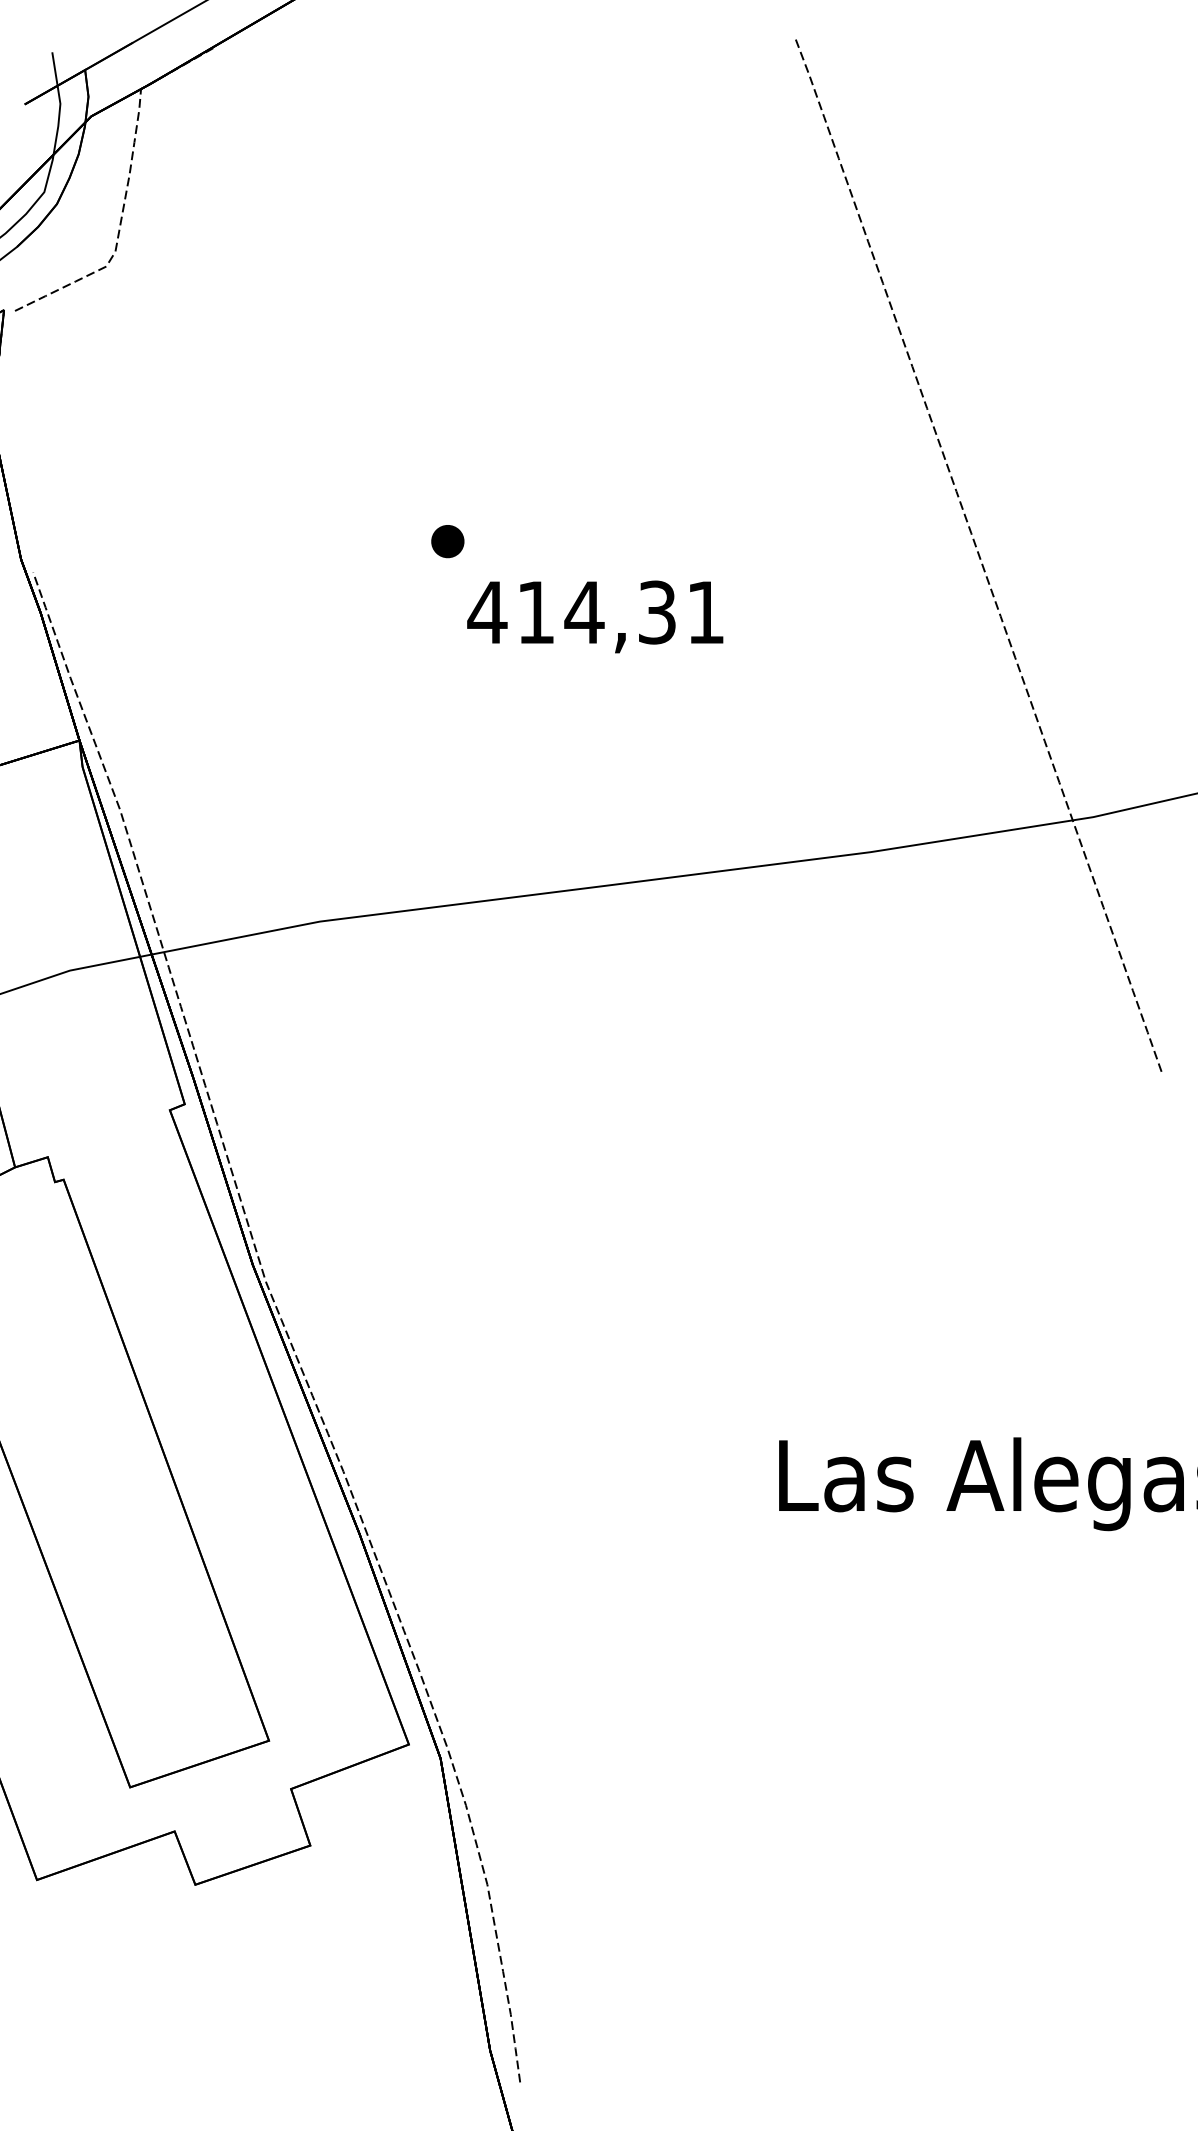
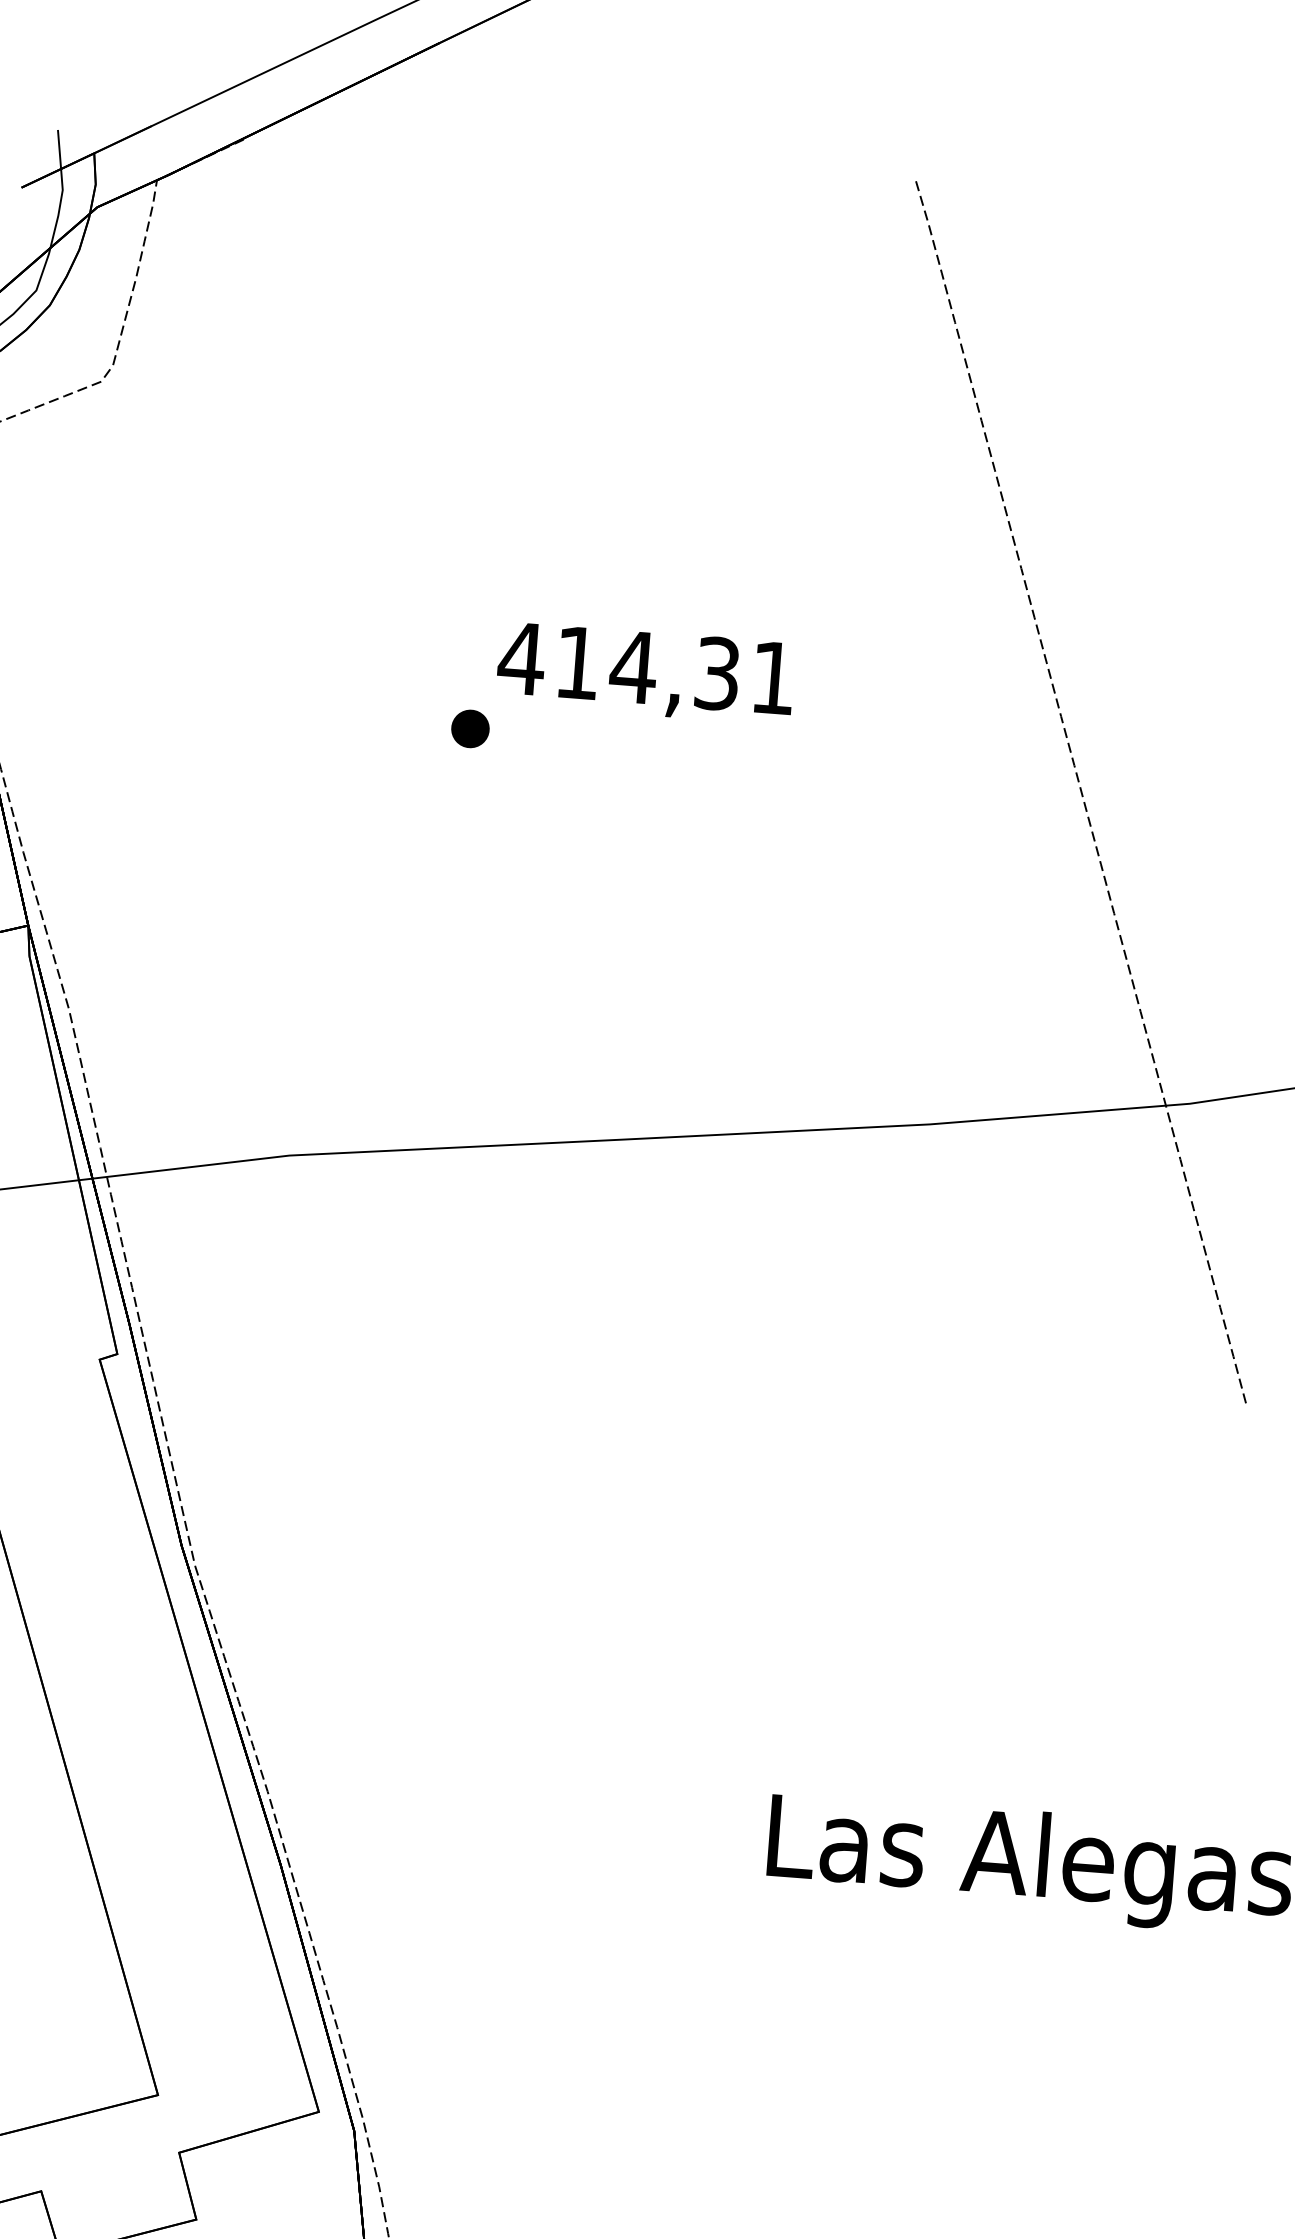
text: (595, 616) -> (645, 672), moved

